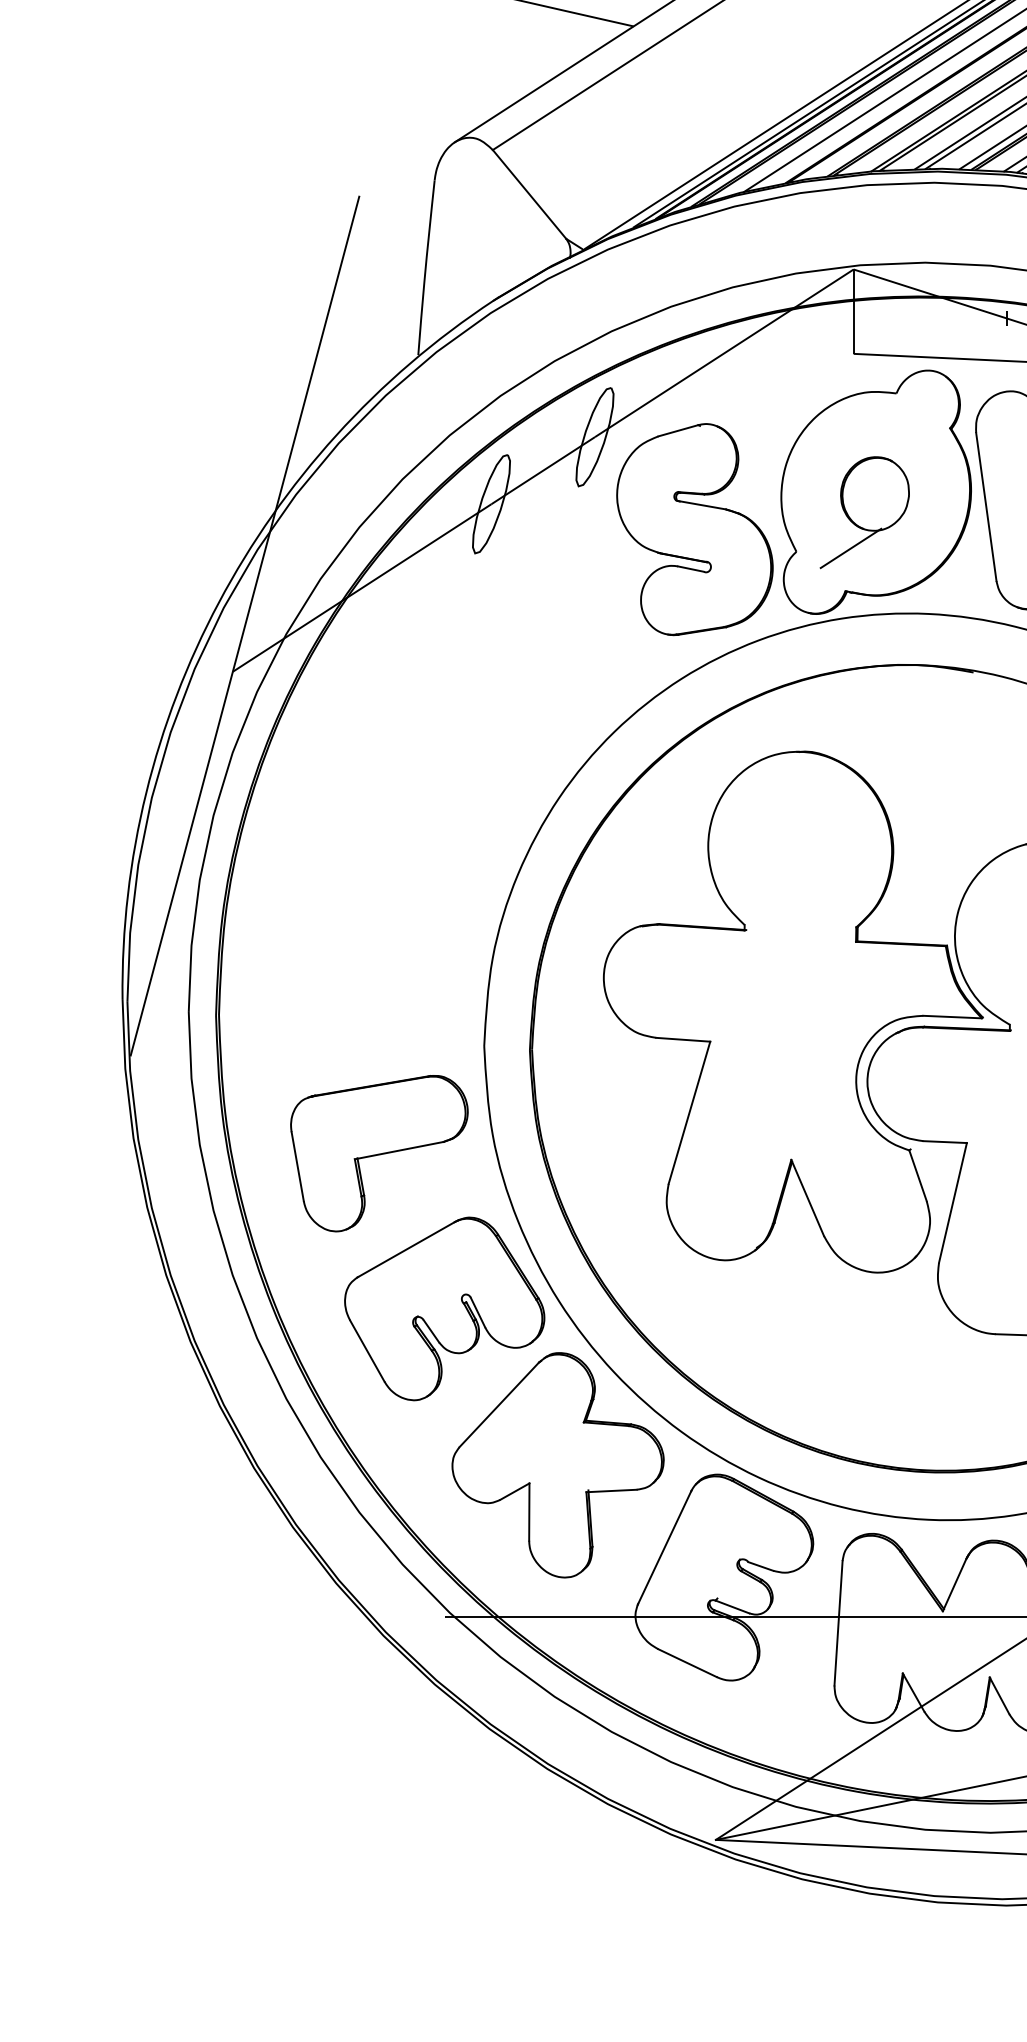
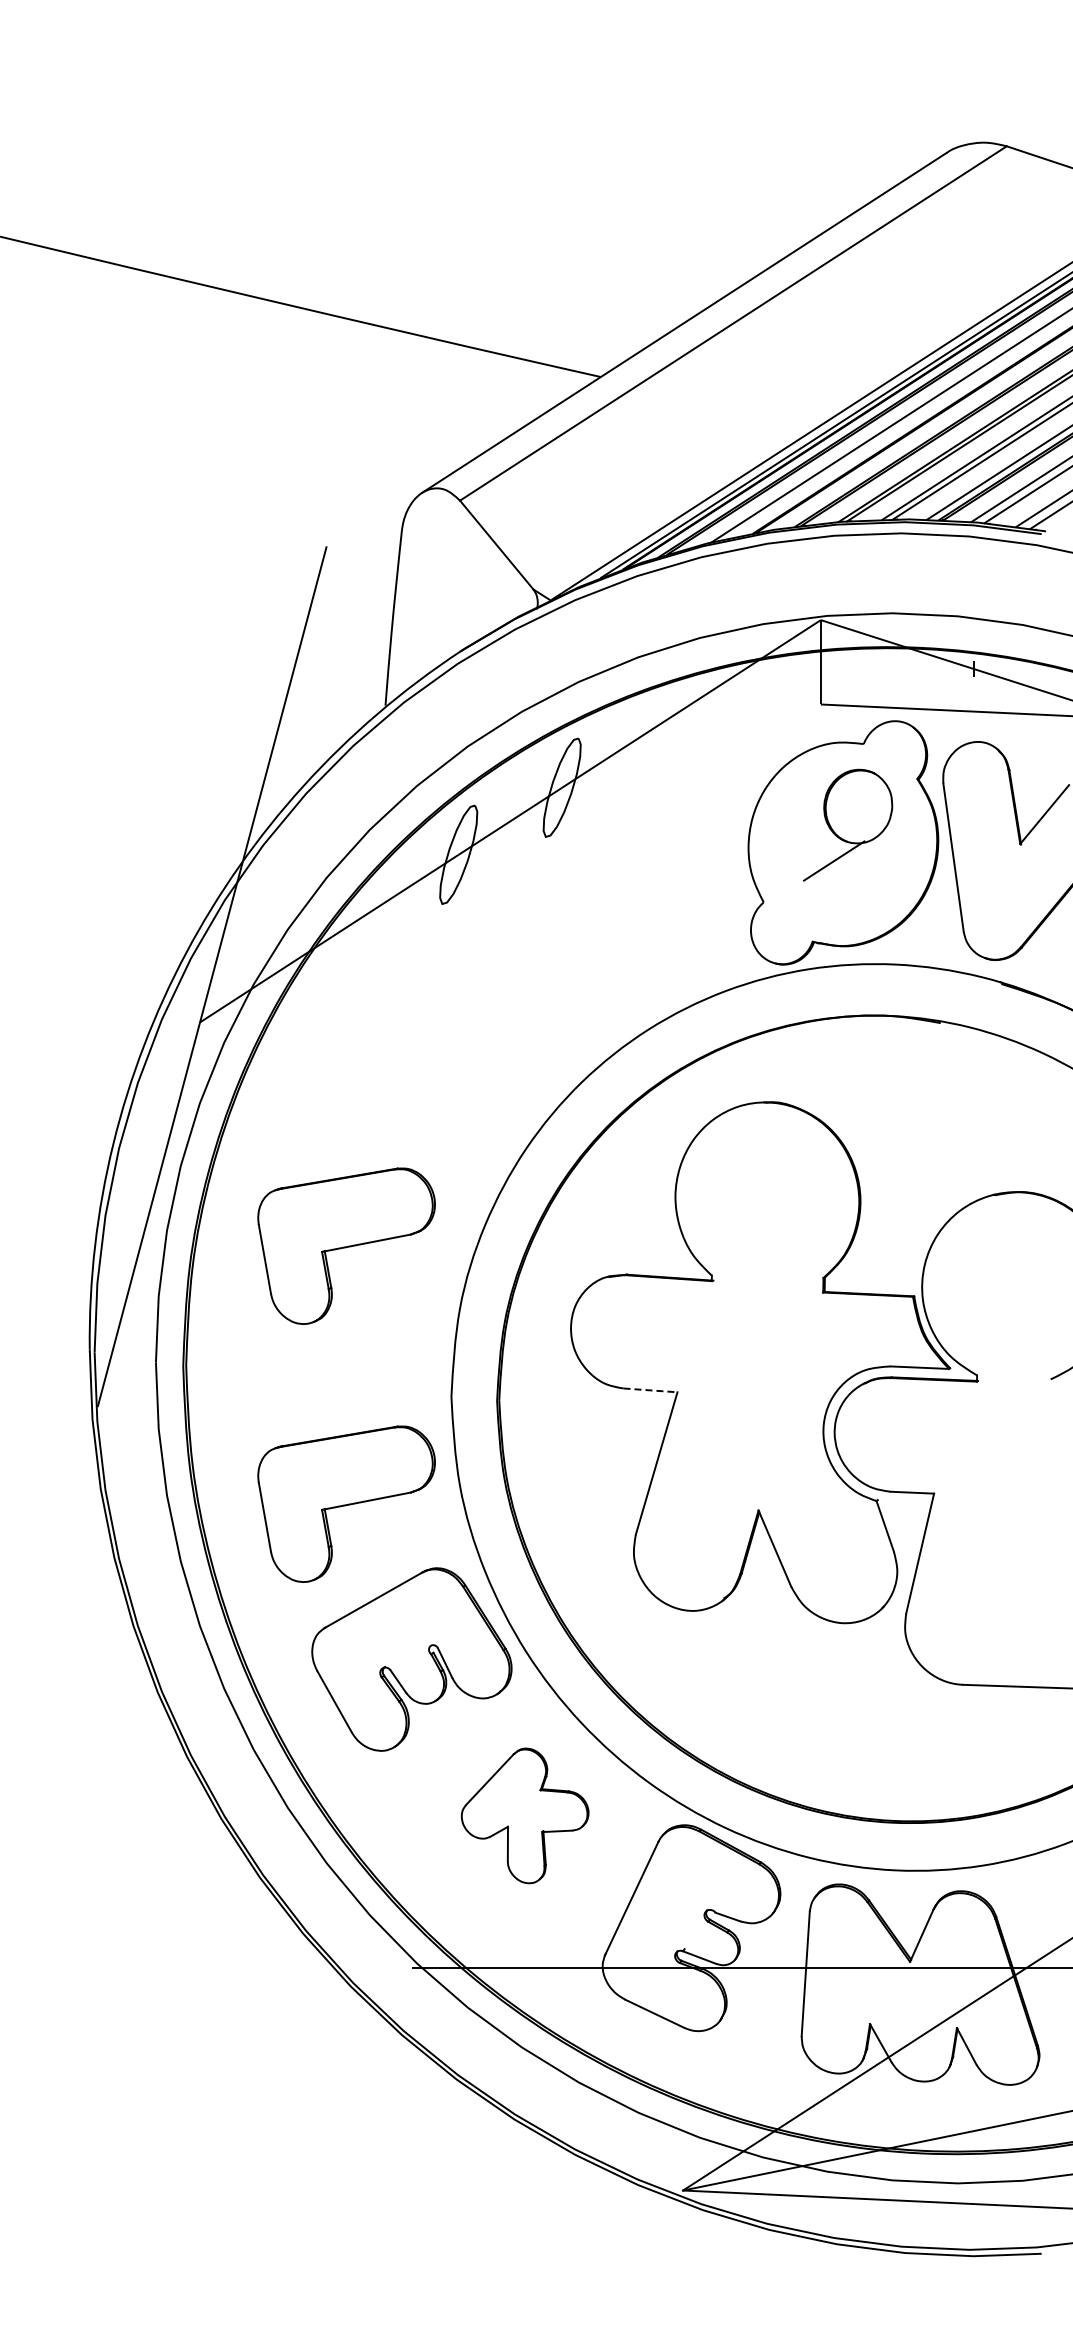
part: (864, 511) -> (847, 824), moved
part: (694, 528) -> (661, 879), removed
part: (379, 894) -> (346, 1245), added
line: (684, 1039) -> (651, 1390), solid -> dashed
part: (557, 1464) -> (524, 1815), size x0.6

